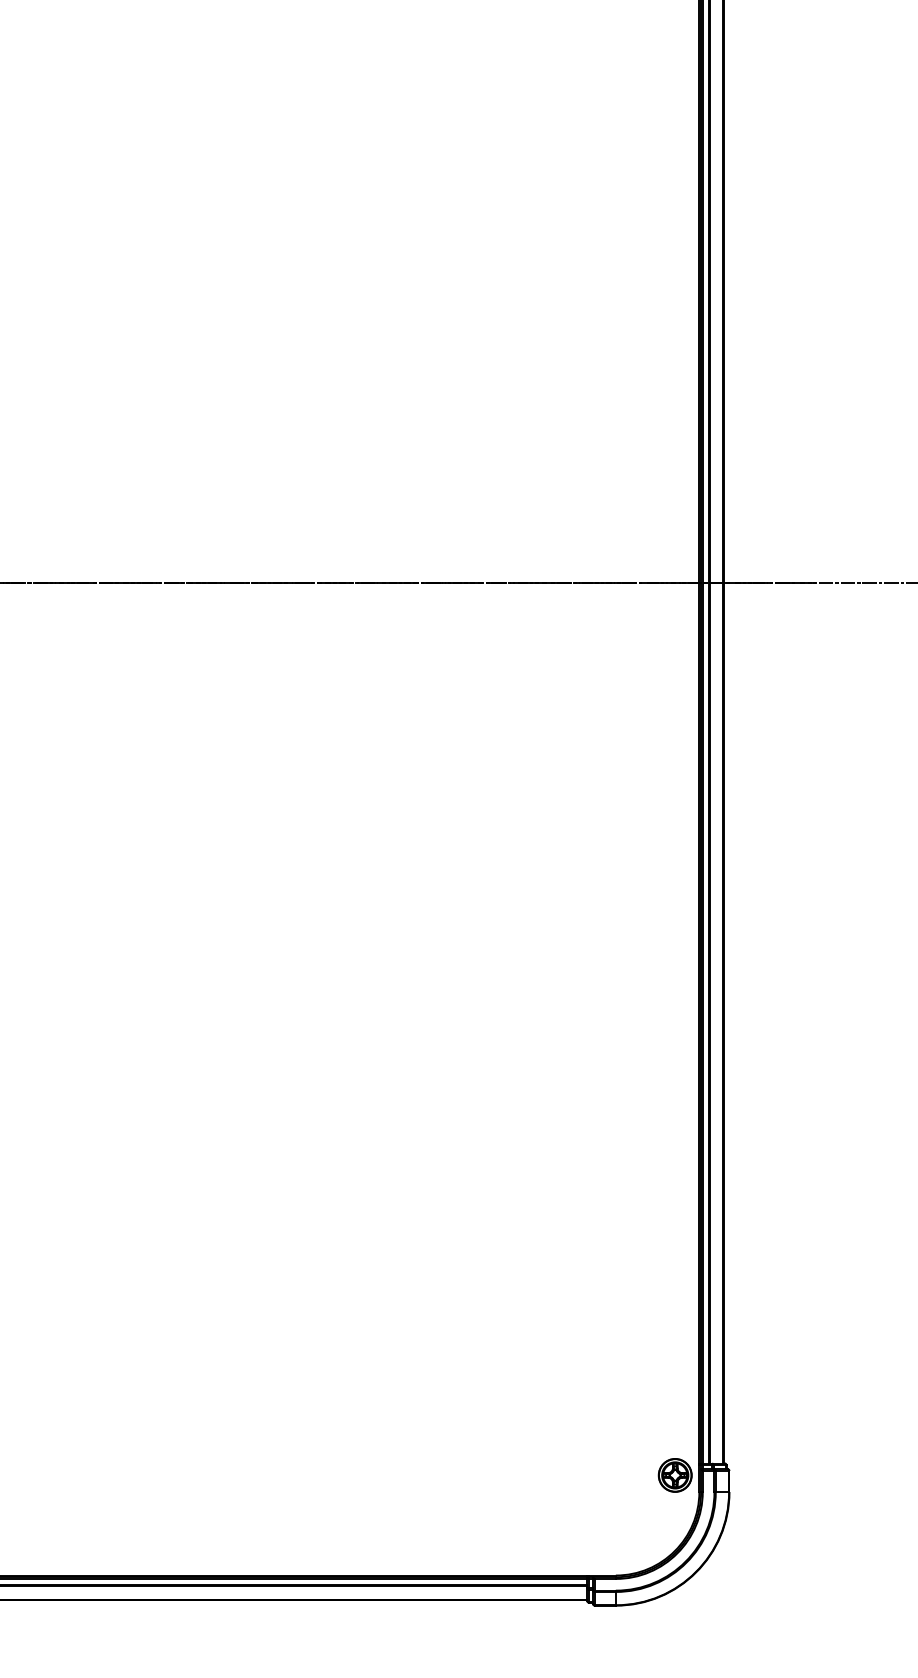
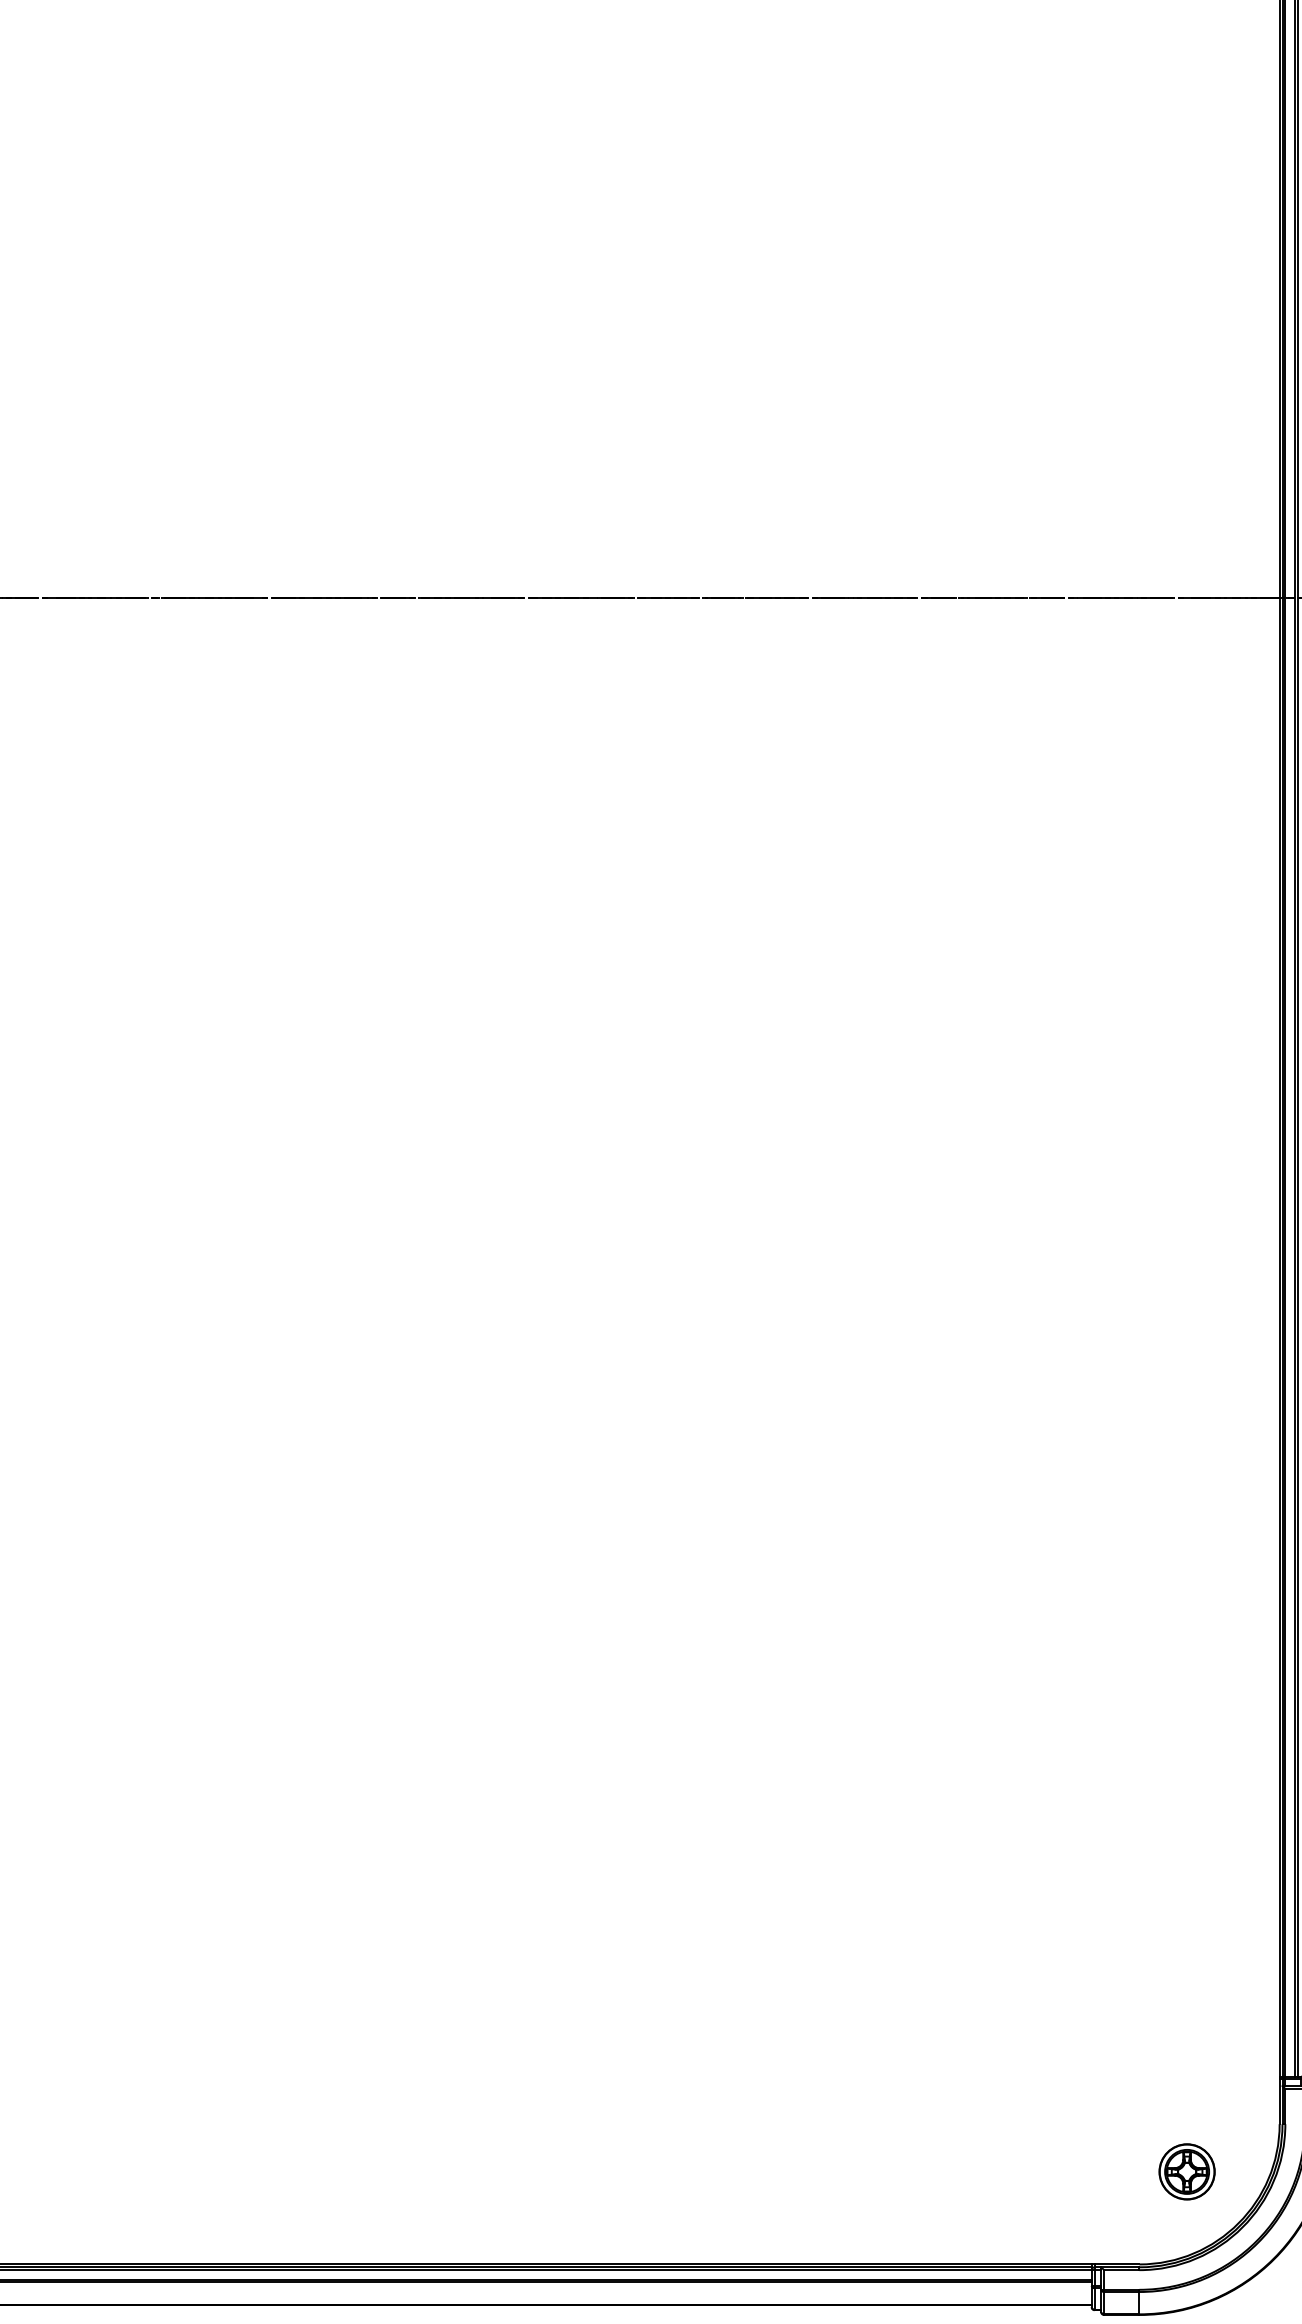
part: (674, 1475) -> (1185, 2172), moved

